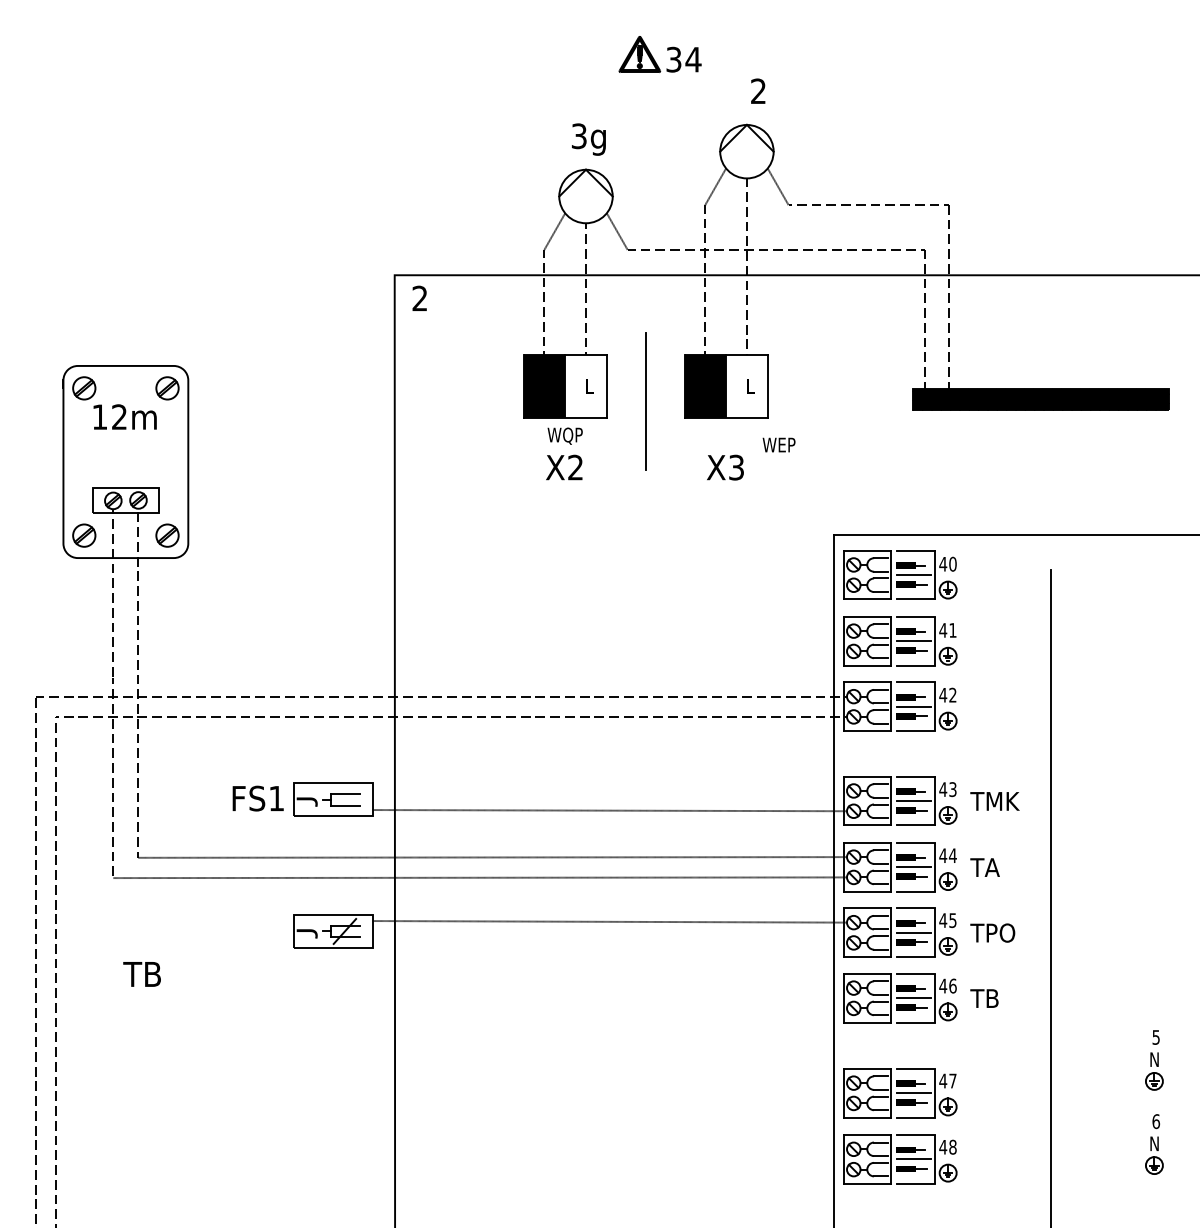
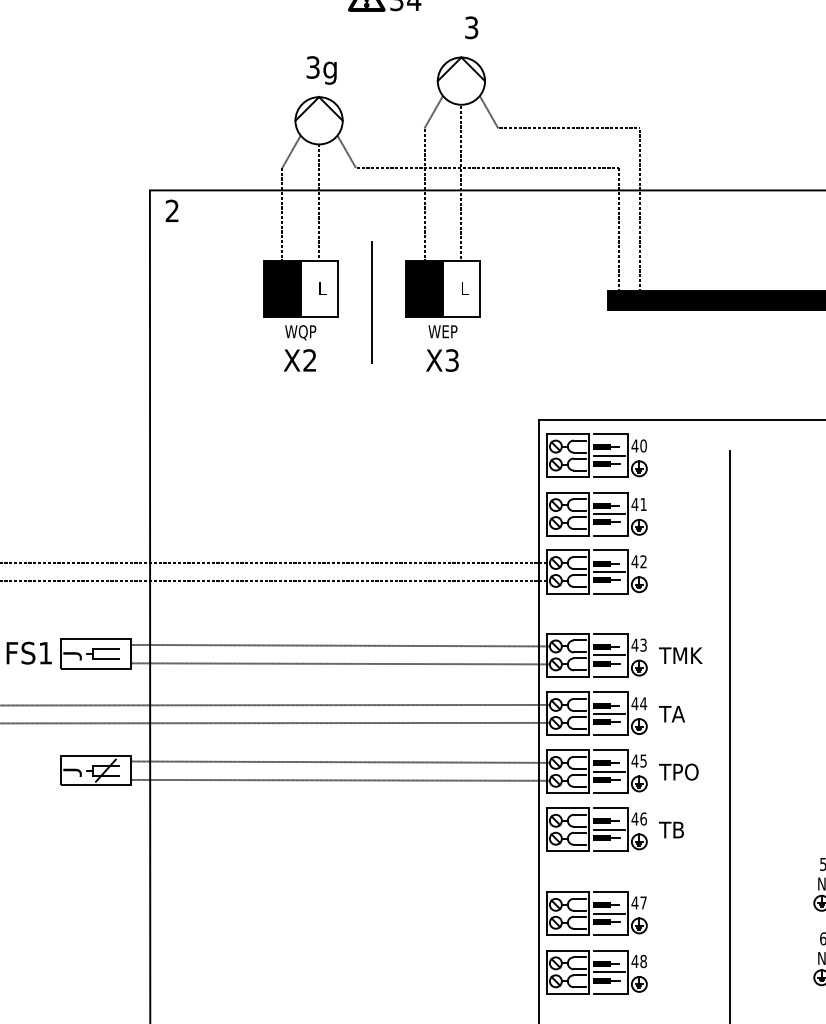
text: (758, 91) -> (471, 27), 2 -> 3
text: (778, 444) -> (442, 331), moved
line: (609, 789) -> (339, 645), added
line: (609, 941) -> (339, 779), added

